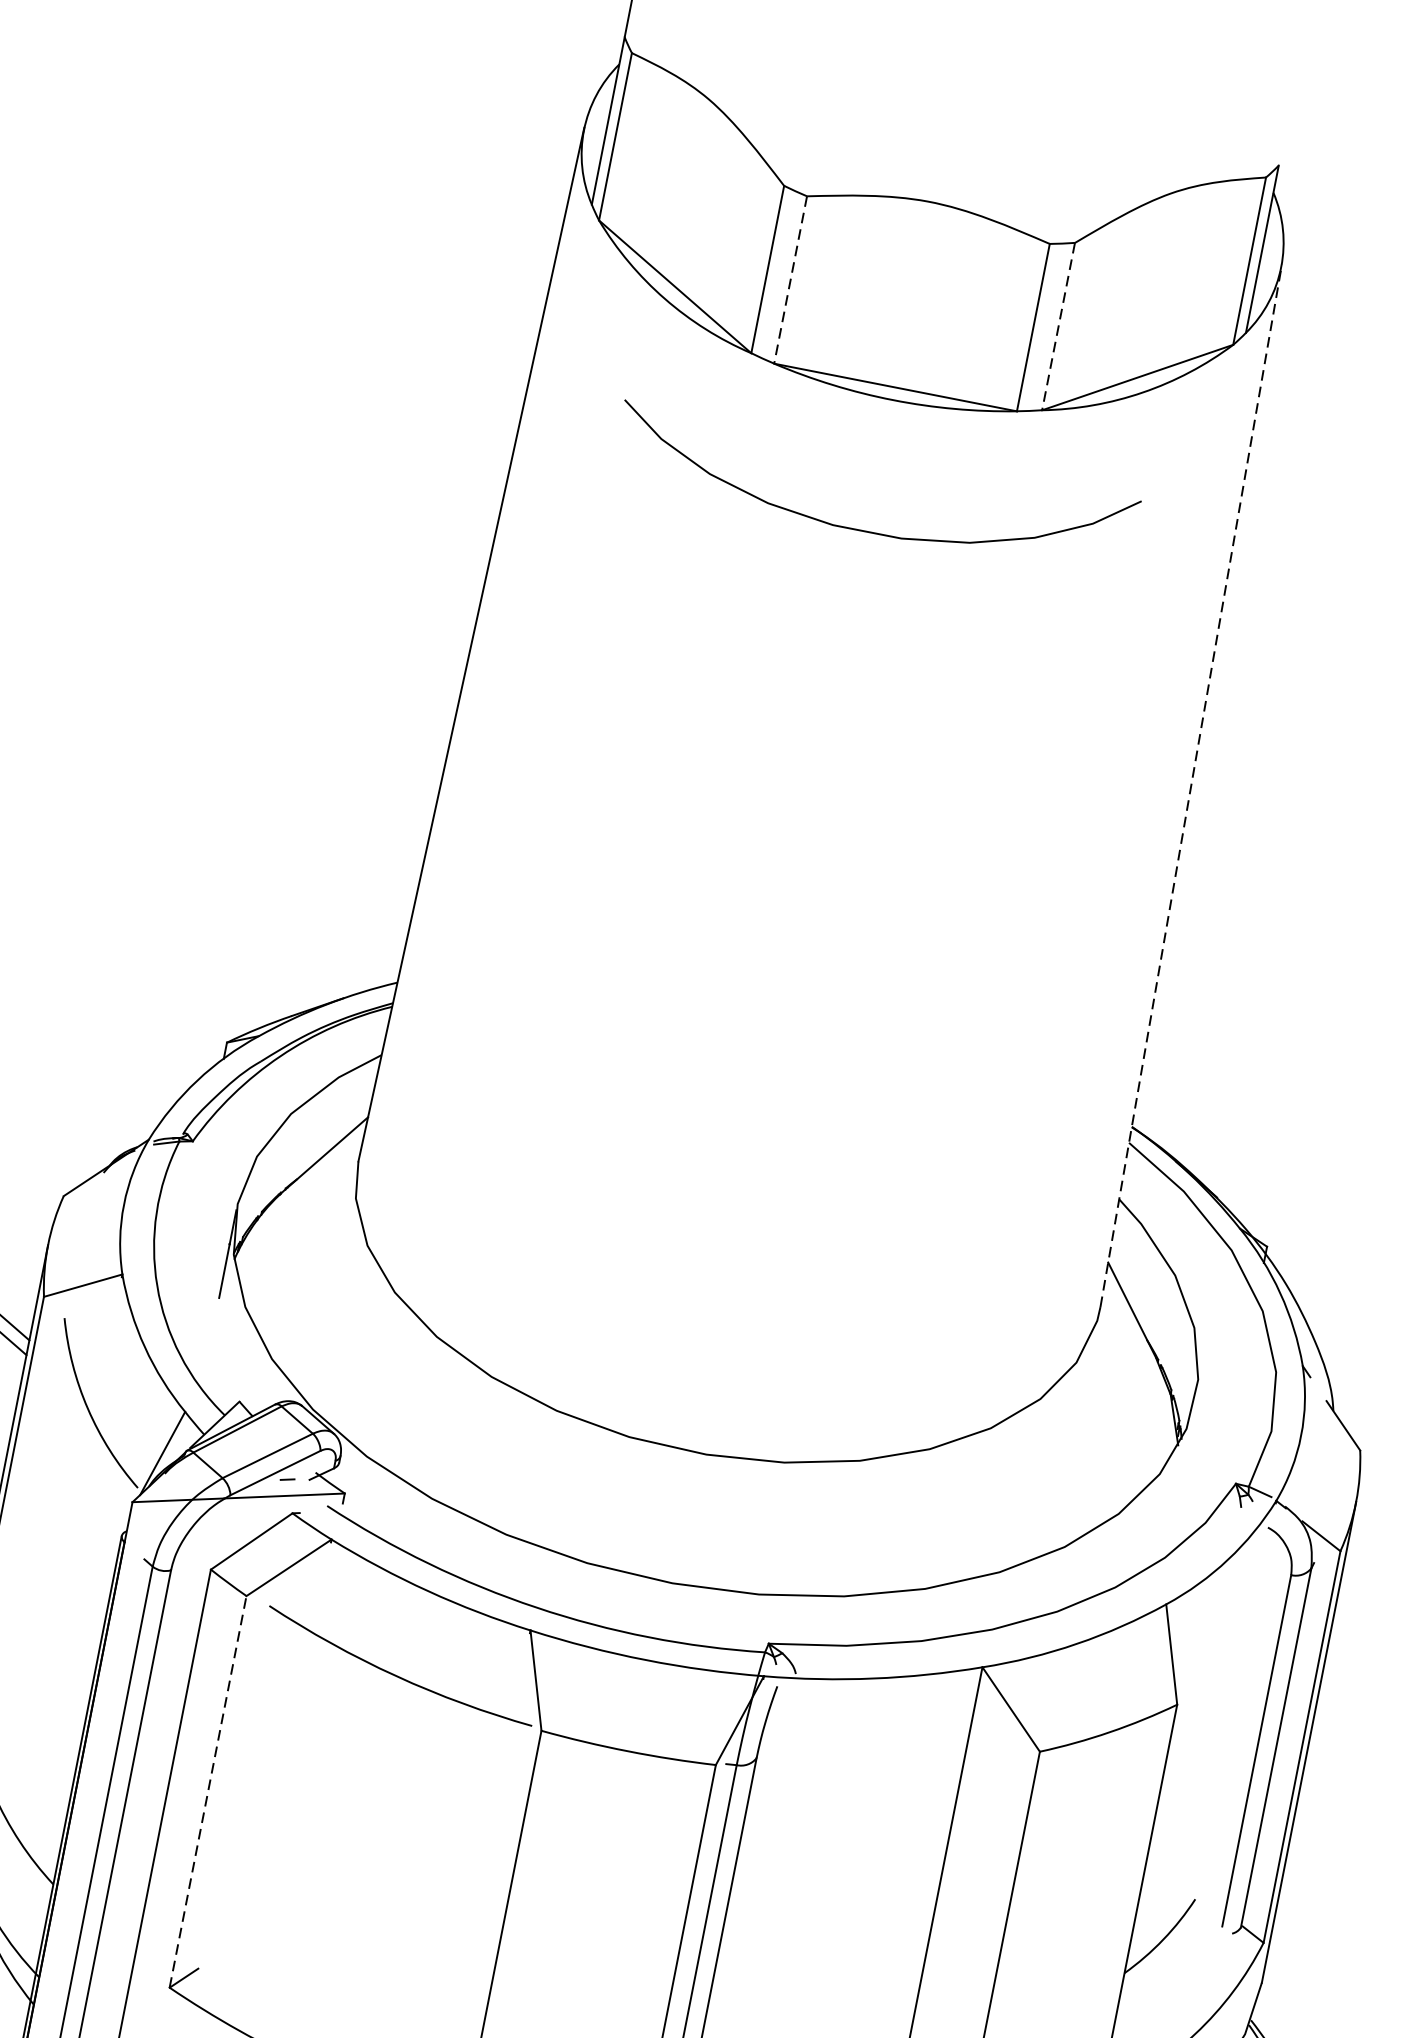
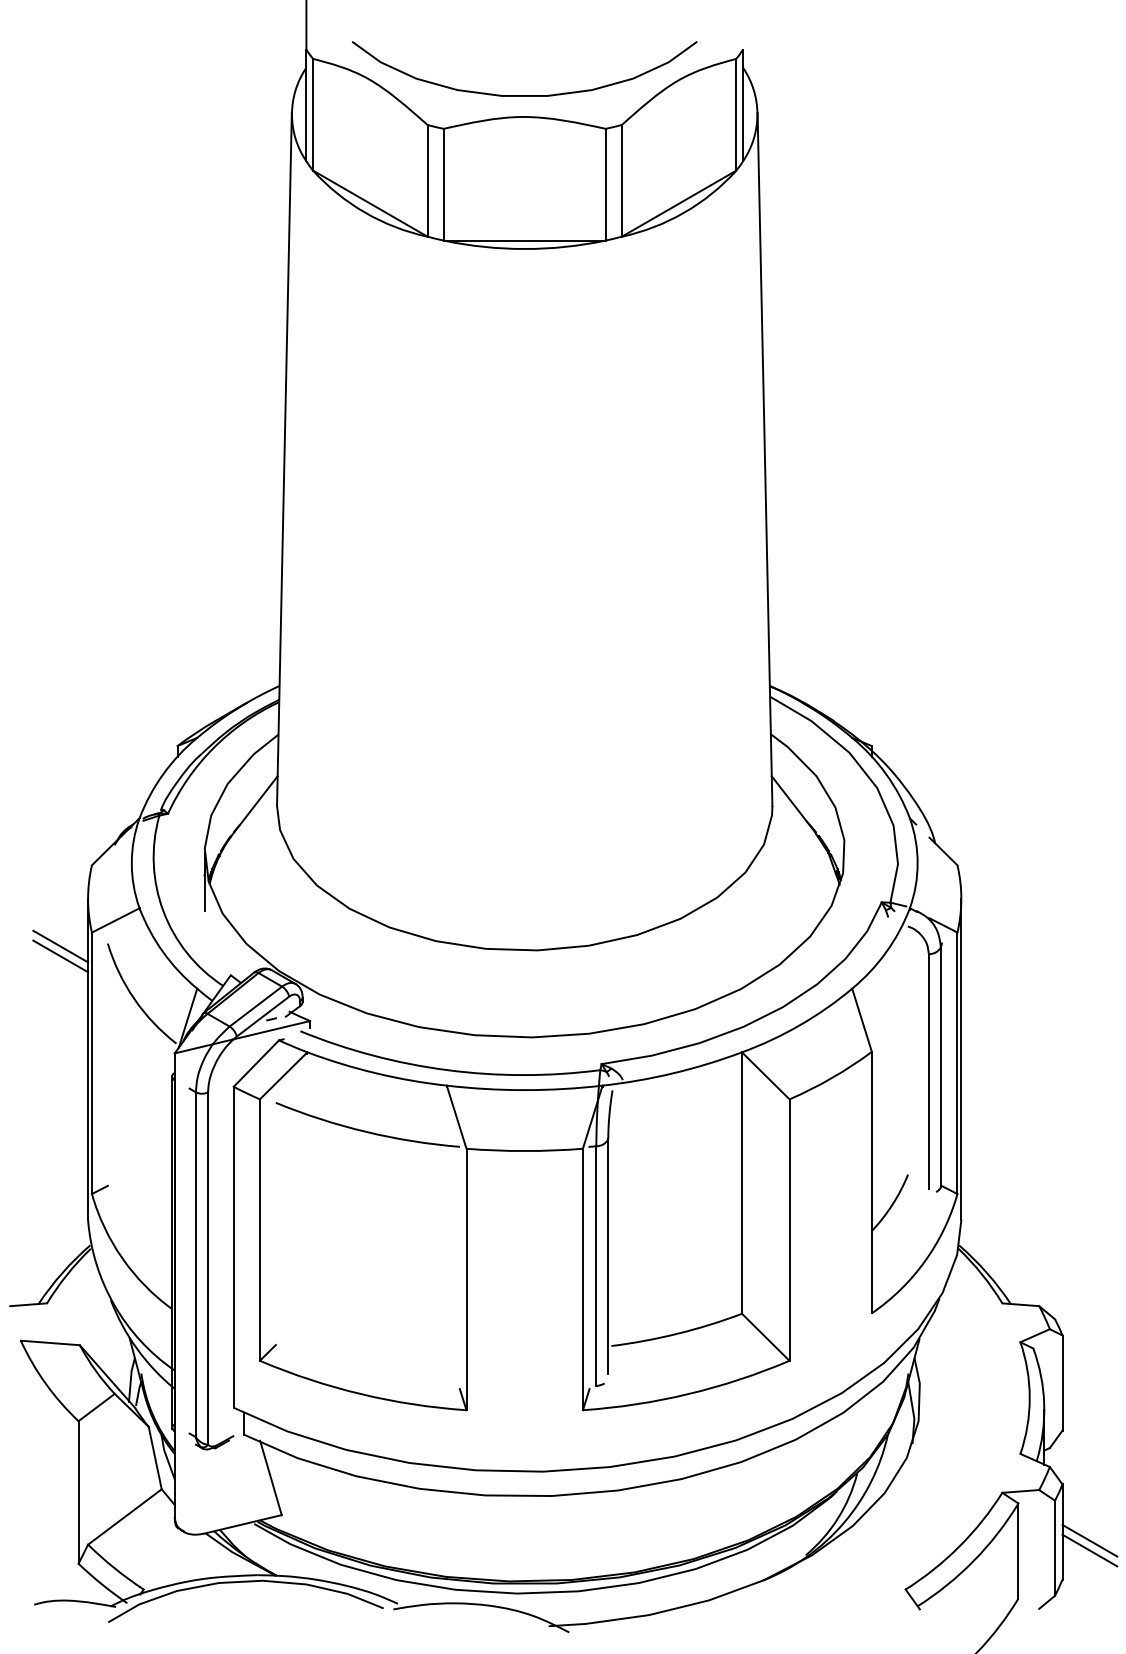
line: (790, 279) -> (443, 184), dashed -> solid
line: (1058, 325) -> (621, 180), dashed -> solid
curve: (867, 531) -> (524, 95), moved
line: (1191, 786) -> (765, 459), dashed -> solid
line: (207, 1792) -> (259, 1230), dashed -> solid

